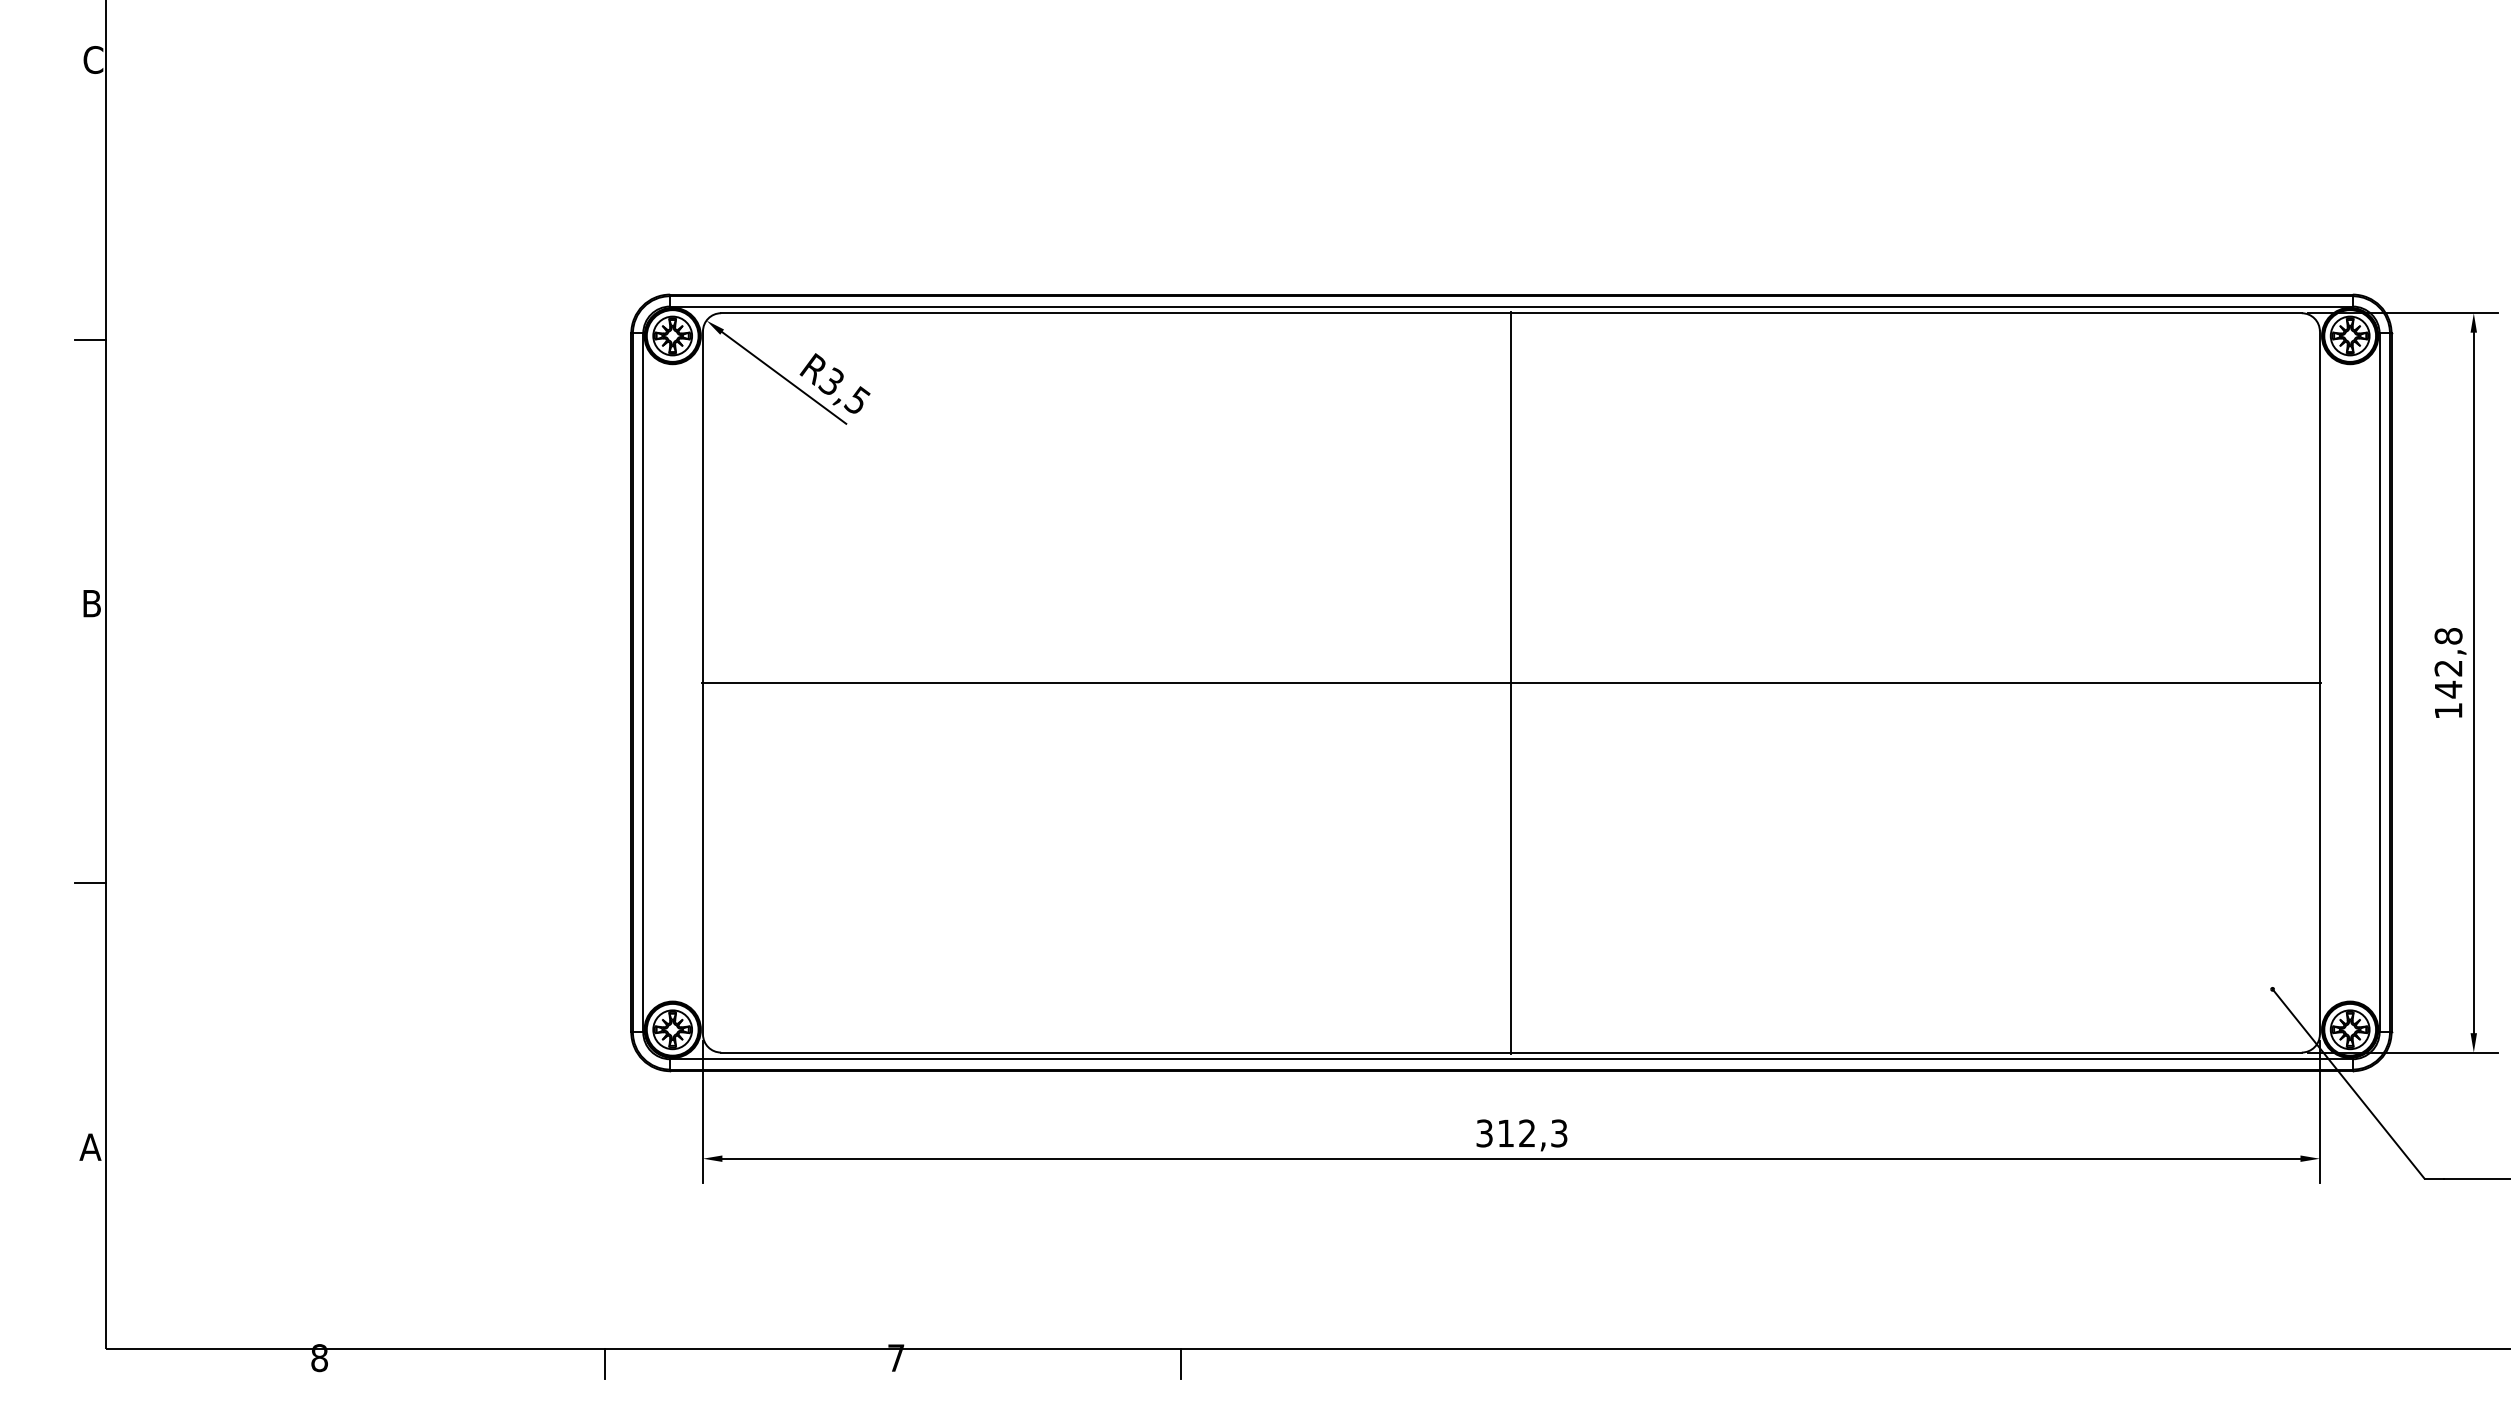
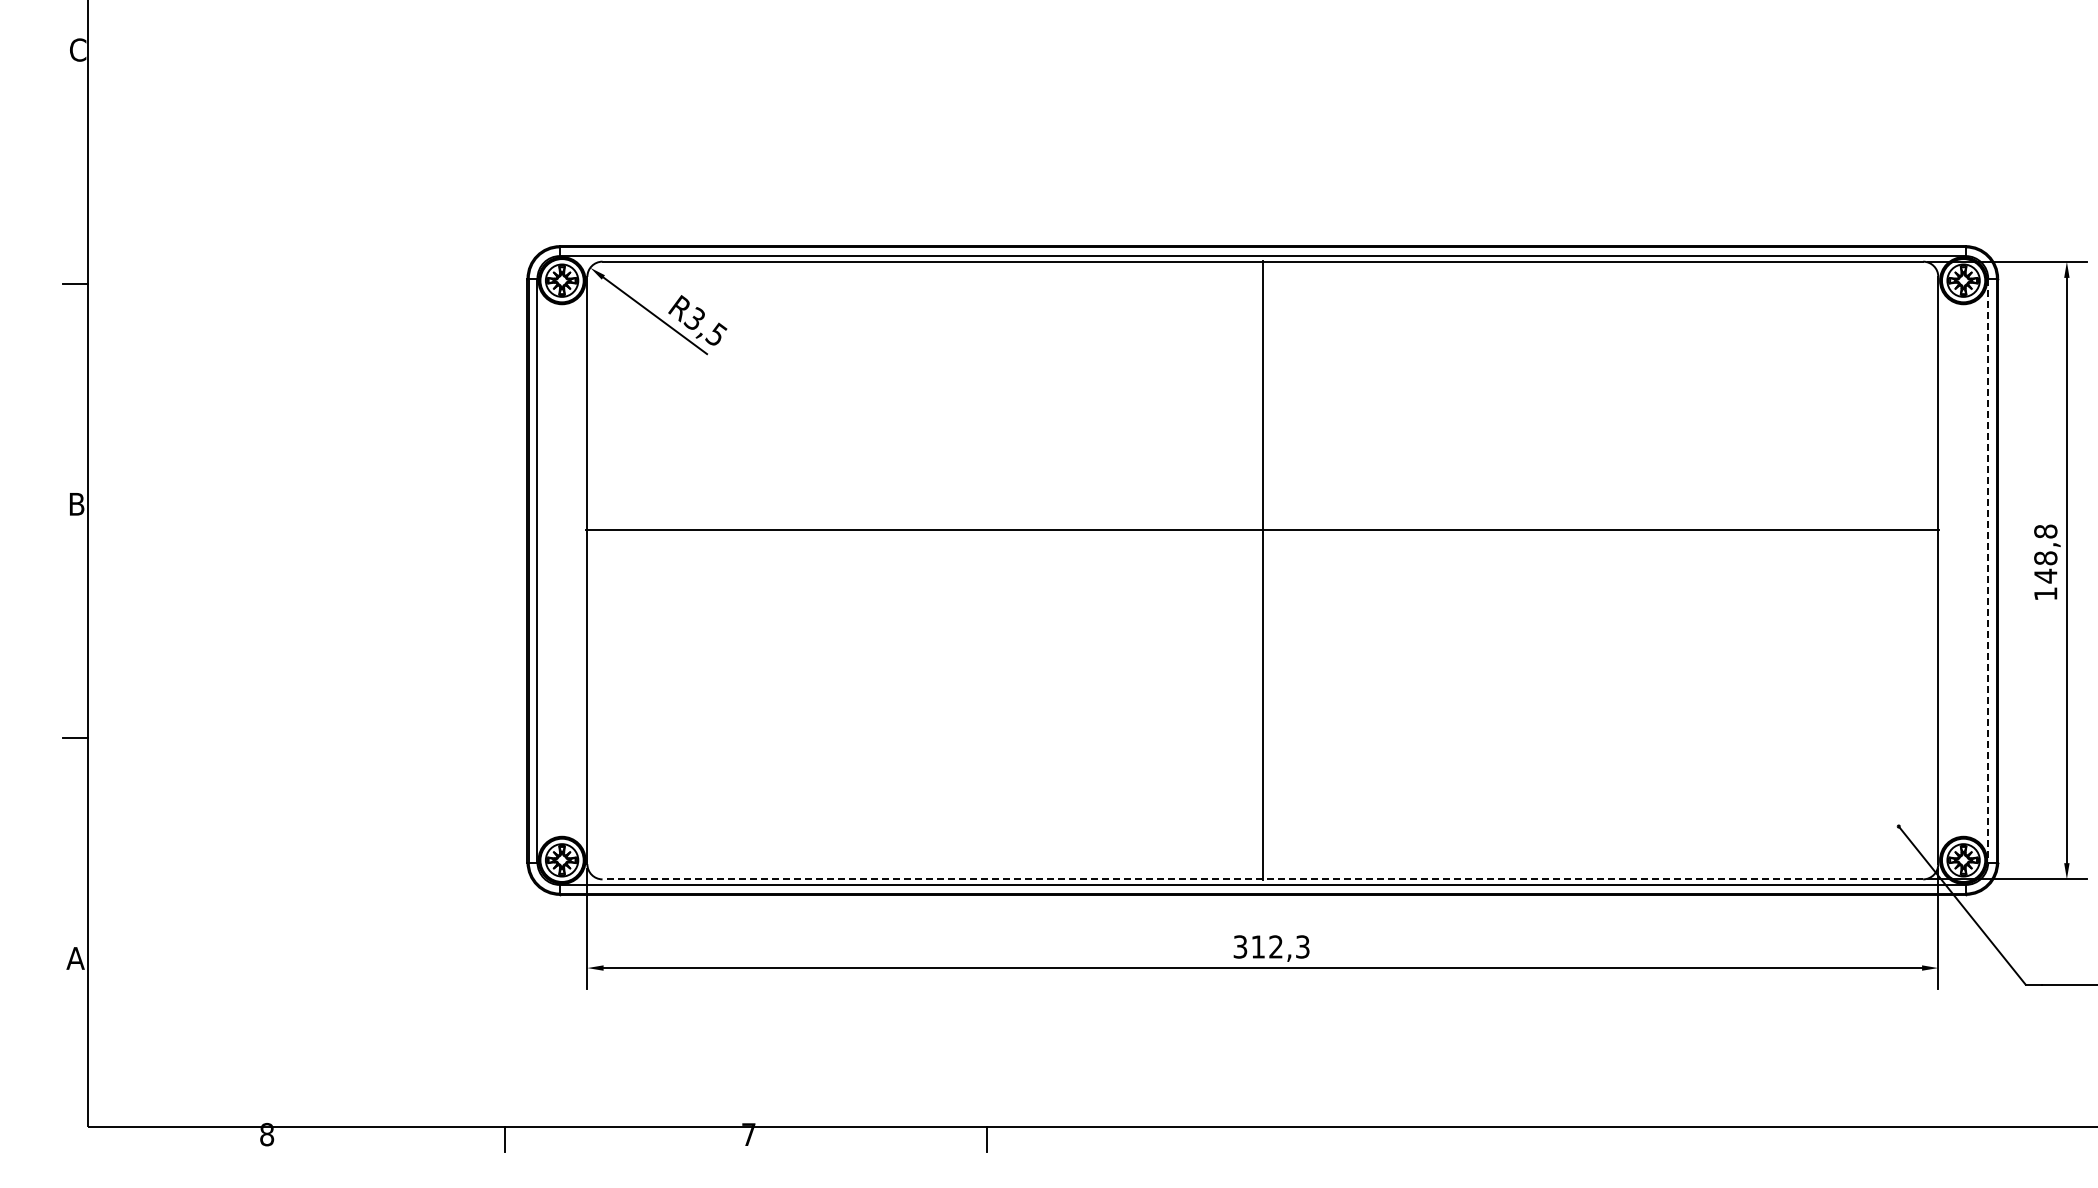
text: (2448, 668) -> (2045, 558), 142,8 -> 148,8
line: (1511, 682) -> (1262, 529), moved
line: (2379, 682) -> (1988, 570), solid -> dashed
line: (1511, 1052) -> (1262, 879), solid -> dashed

